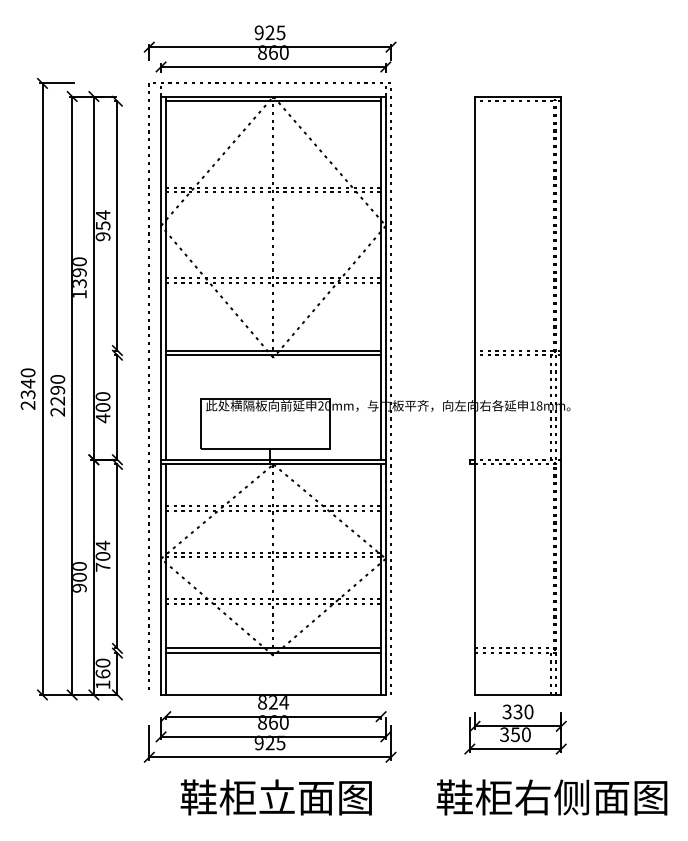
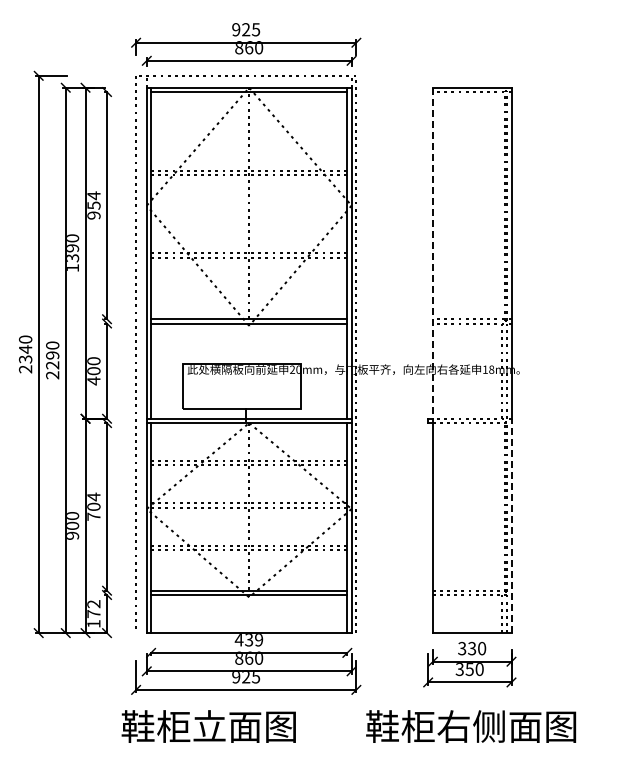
line: (474, 278) -> (432, 253), solid -> dashed
line: (561, 576) -> (511, 525), solid -> dashed
text: (102, 669) -> (93, 609), 160 -> 172
text: (272, 703) -> (248, 640), 824 -> 439
text: (275, 797) -> (208, 726), moved
text: (552, 797) -> (471, 726), moved

